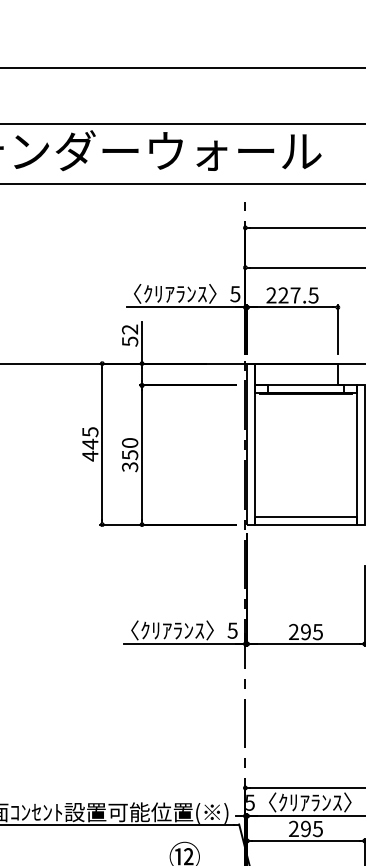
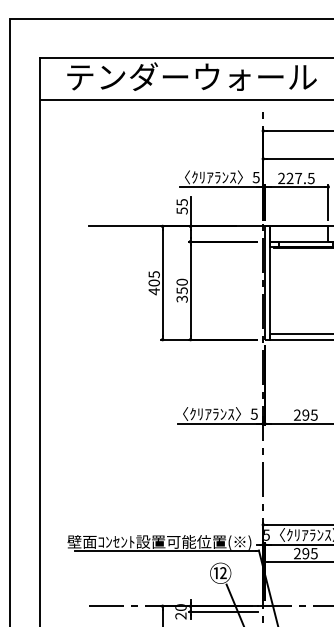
text: (129, 329) -> (181, 202), 52 -> 55
text: (89, 443) -> (153, 282), 445 -> 405

